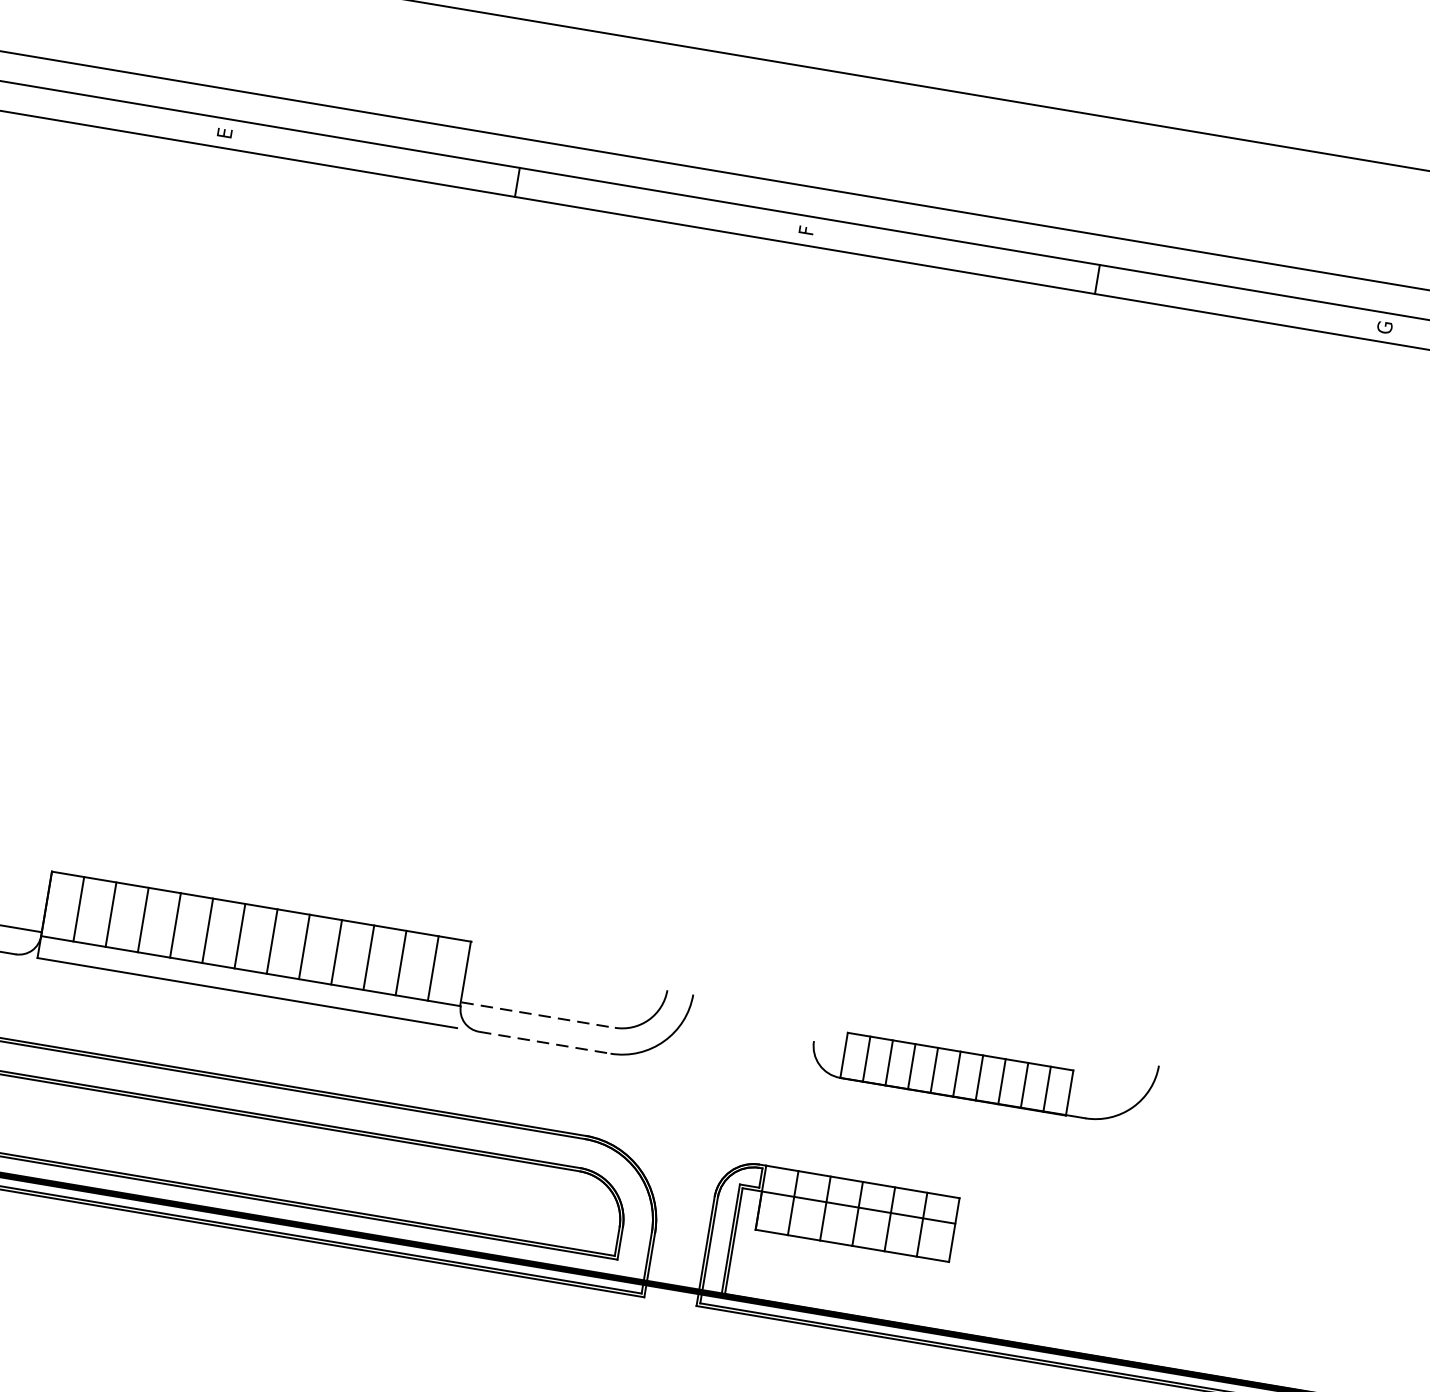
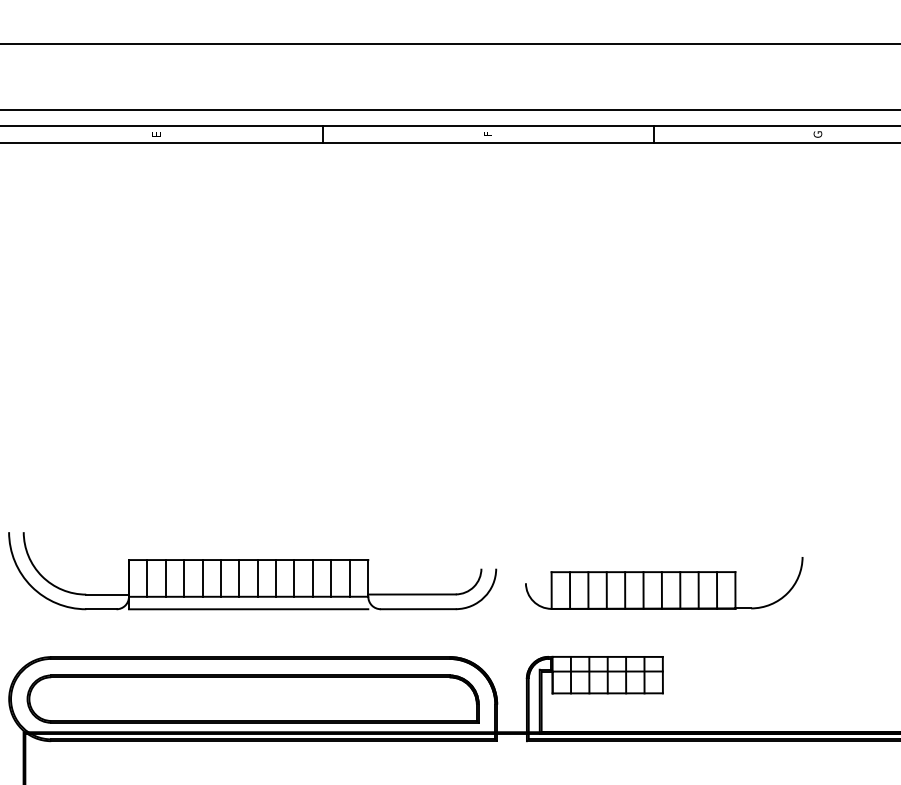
line: (538, 1015) -> (412, 594), dashed -> solid
line: (545, 1043) -> (418, 609), dashed -> solid
part: (984, 1069) -> (664, 583), size x1.43

